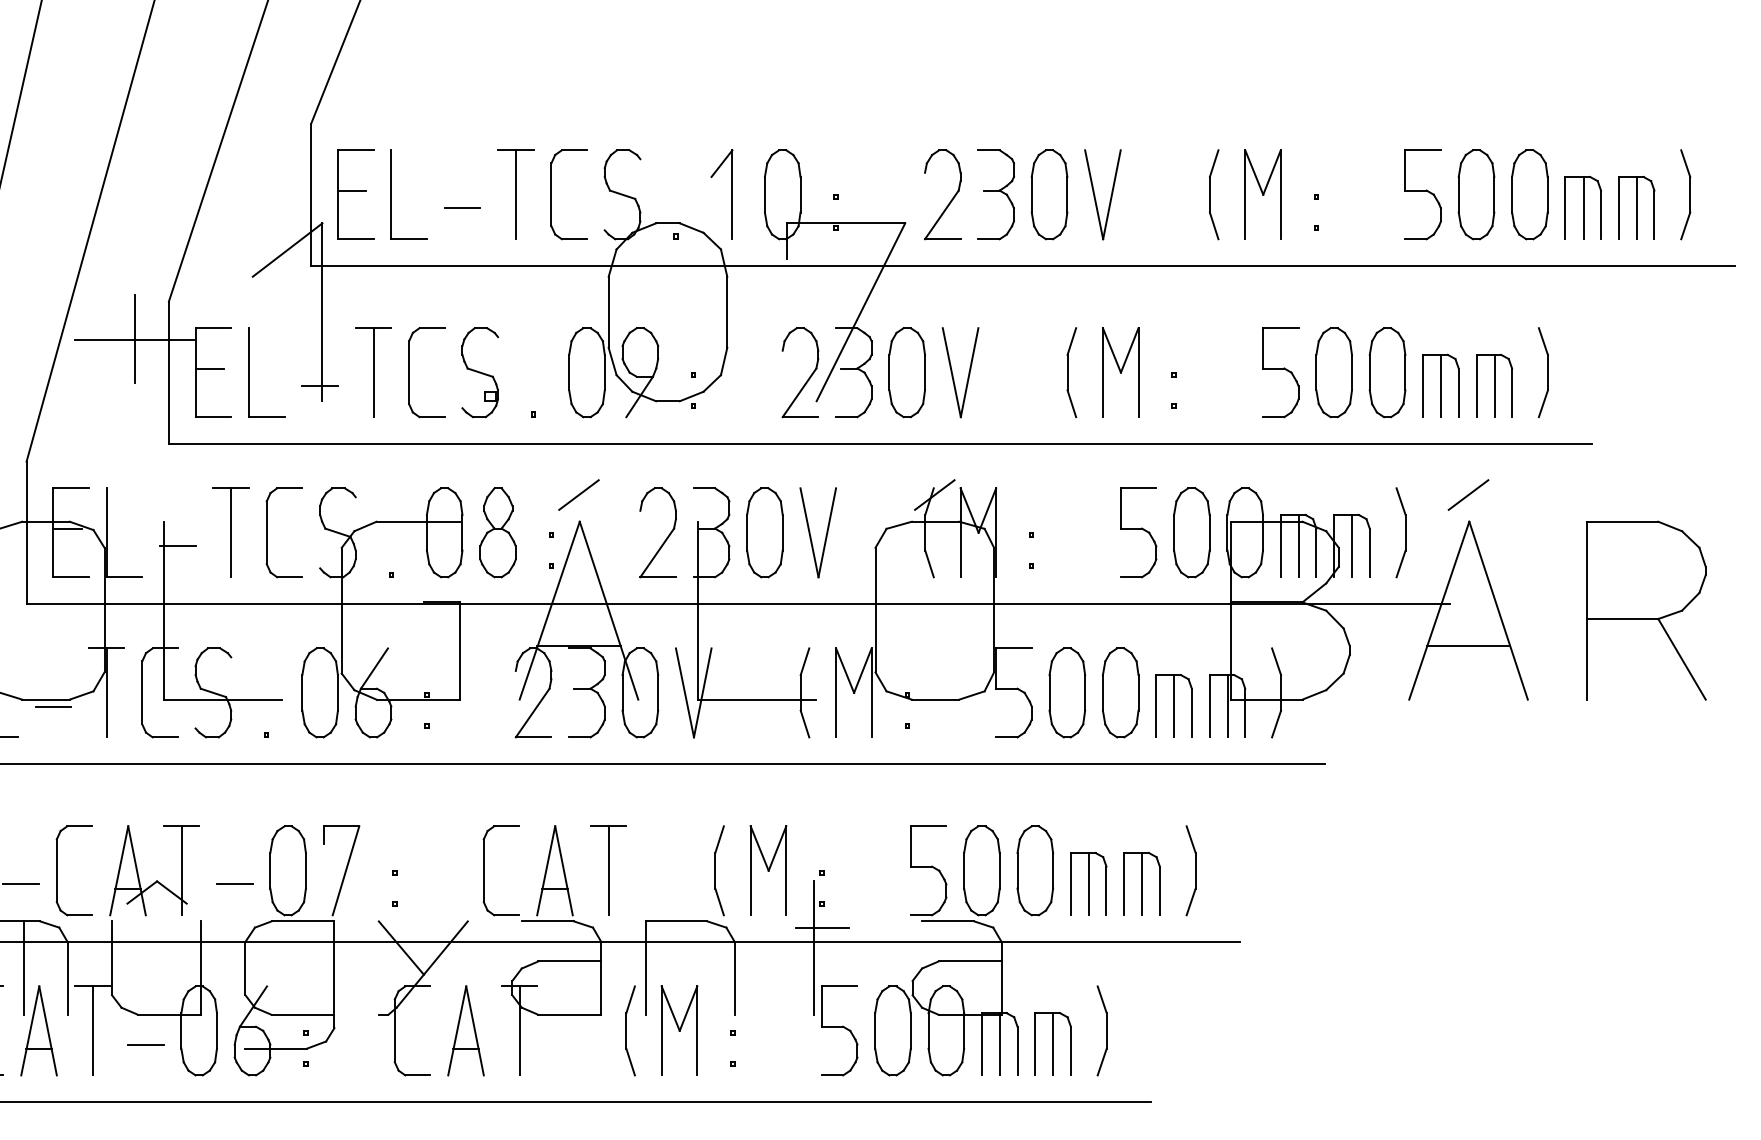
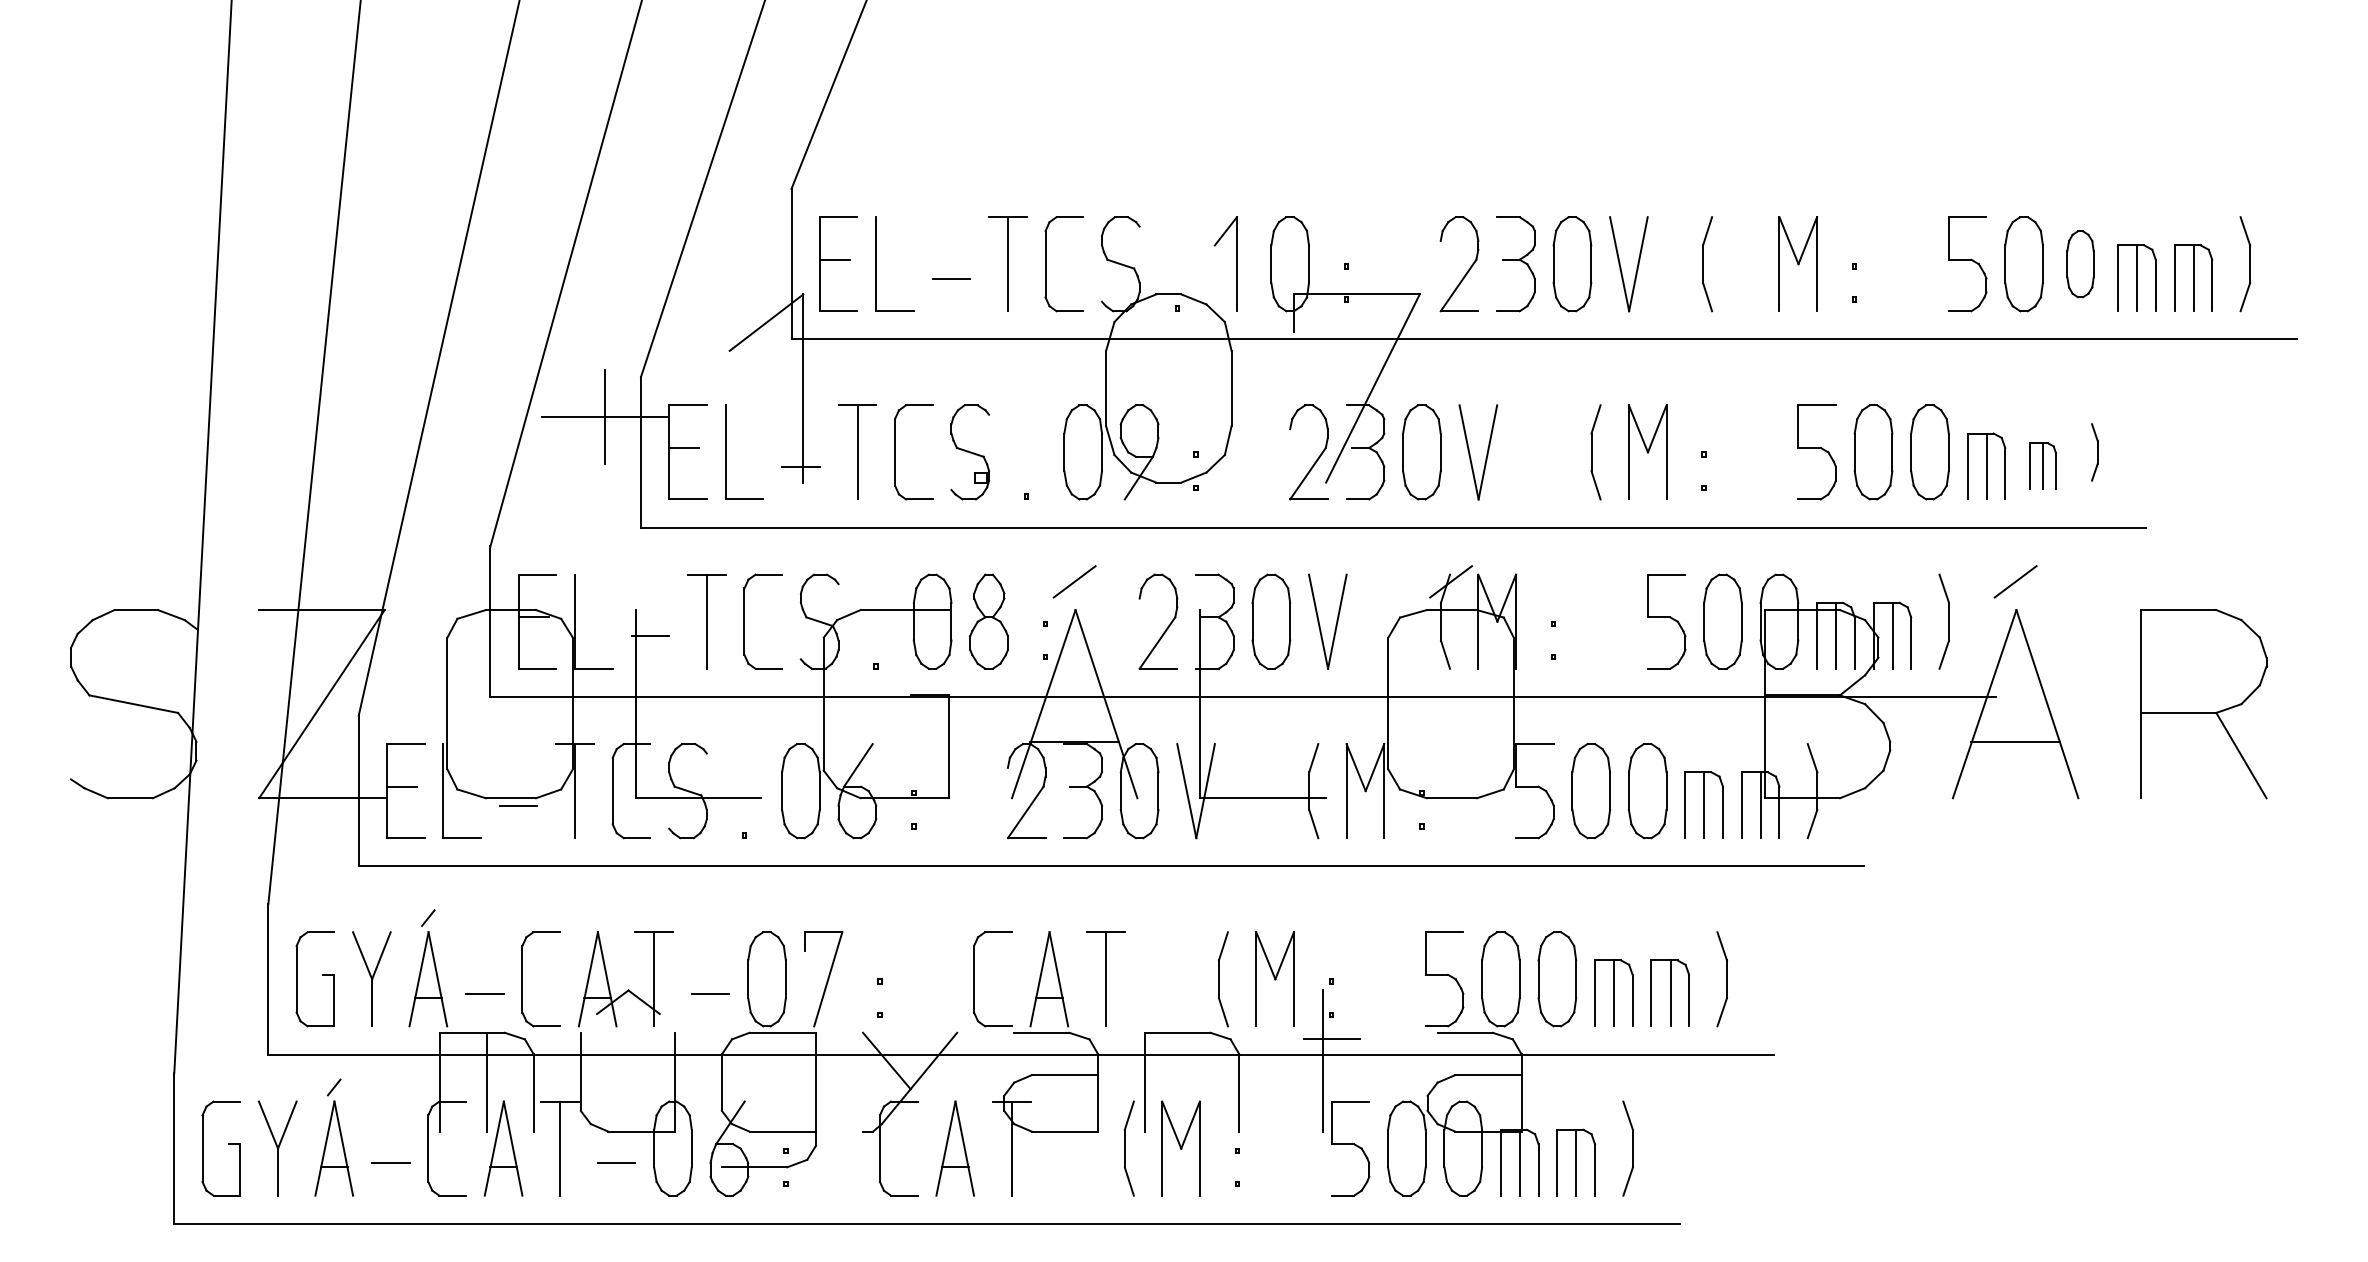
part: (1214, 195) -> (1707, 264), moved
part: (1529, 195) -> (2080, 264), size x0.7
part: (1543, 372) -> (2094, 452), size x0.6
part: (1493, 385) -> (2042, 465), size x0.7

